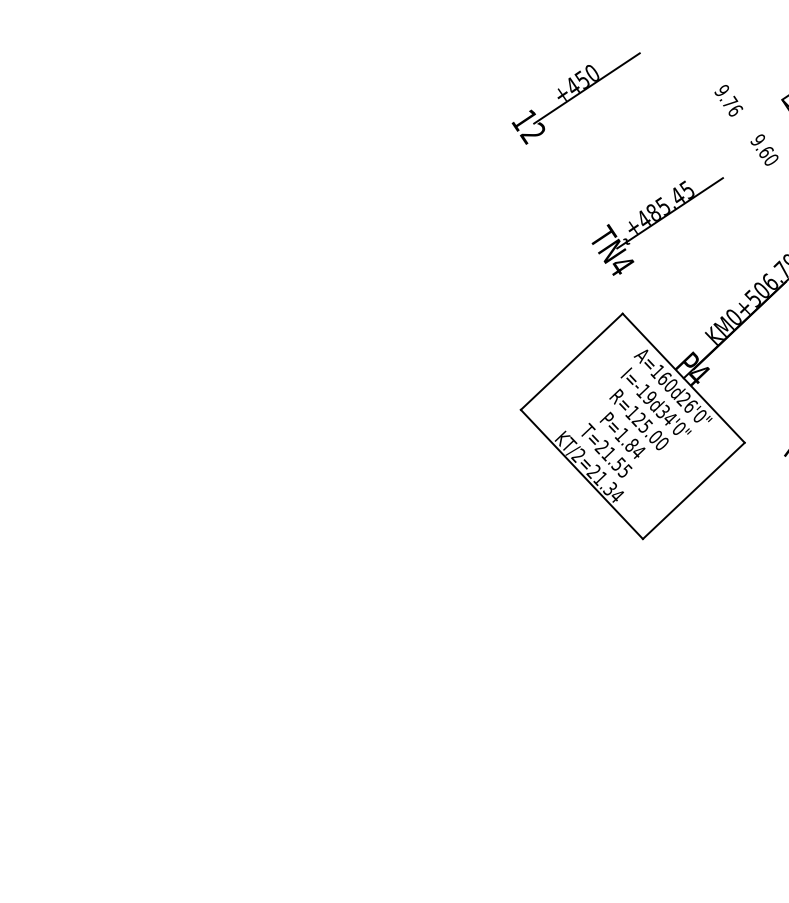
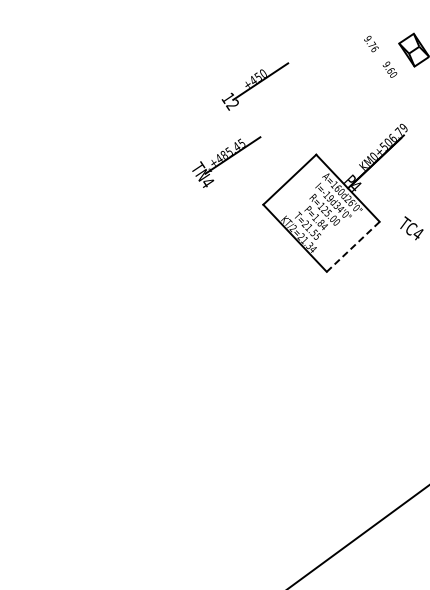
part: (576, 97) -> (255, 86), moved
part: (657, 224) -> (226, 161), moved
line: (692, 492) -> (352, 247), solid -> dashed

